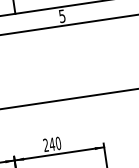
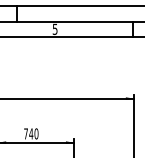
text: (45, 144) -> (25, 133), 240 -> 740

